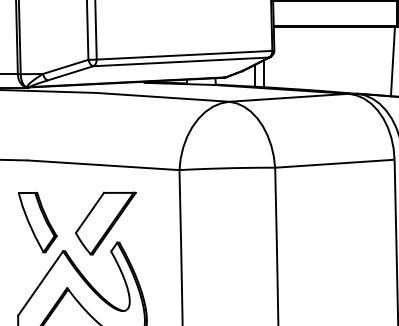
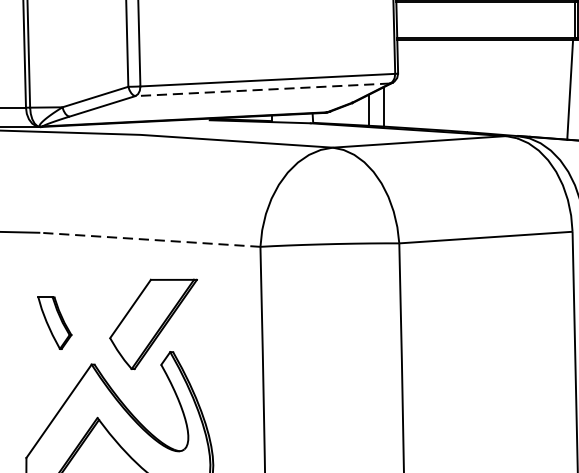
line: (181, 61) -> (263, 89), solid -> dashed
line: (103, 165) -> (150, 240), solid -> dashed
part: (37, 222) -> (54, 322), size x0.6

